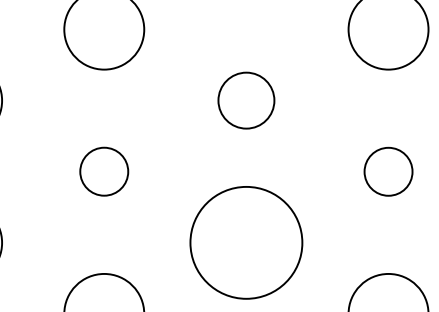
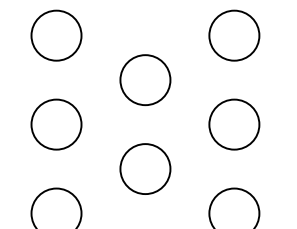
circle: (246, 99) -> (145, 79), size x1.43
circle: (104, 171) -> (56, 124), size x1.67
circle: (388, 171) -> (234, 124), size x1.67
circle: (246, 243) -> (145, 169), size x0.71

